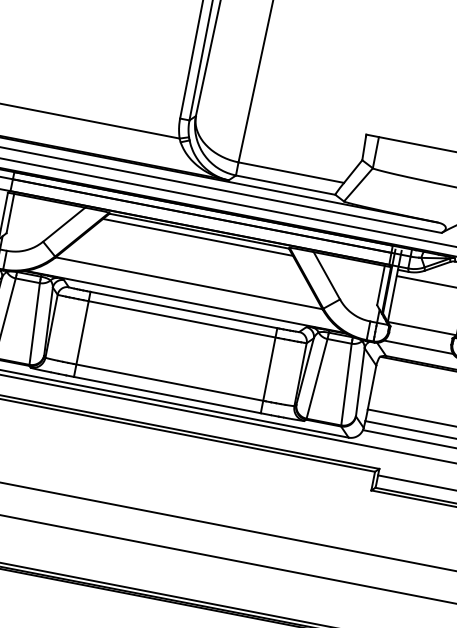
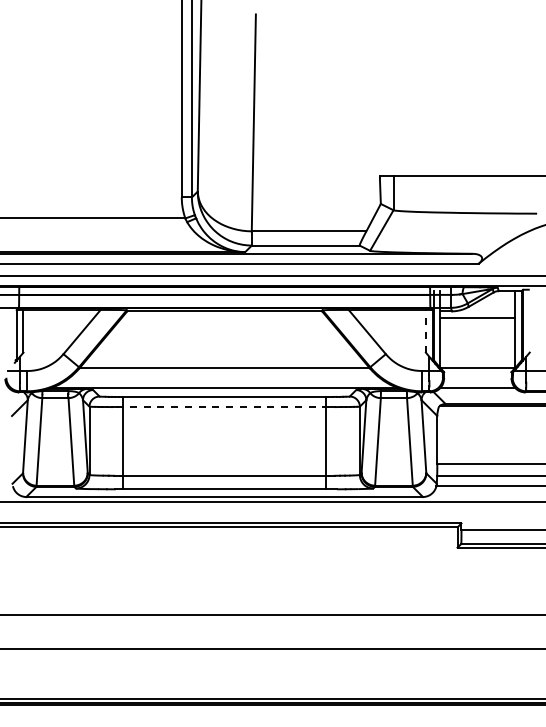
line: (197, 237) -> (224, 318), removed
line: (380, 284) -> (425, 330), solid -> dashed
line: (182, 319) -> (225, 407), solid -> dashed

